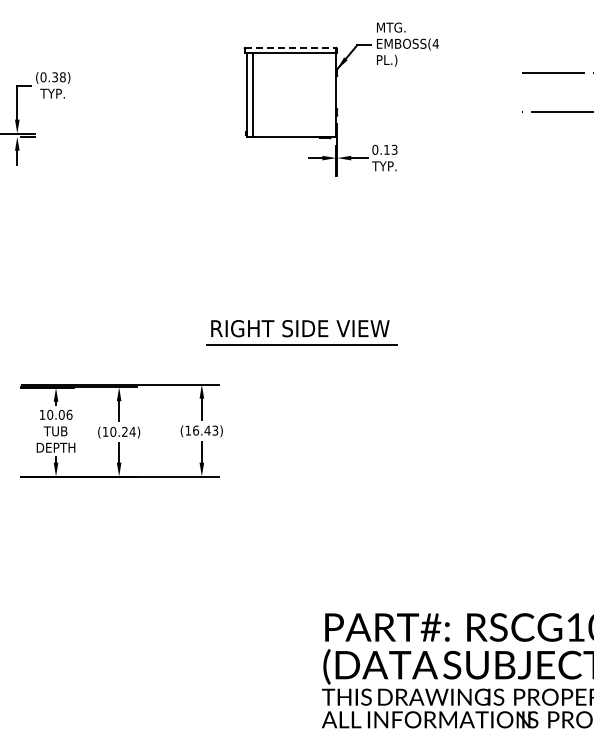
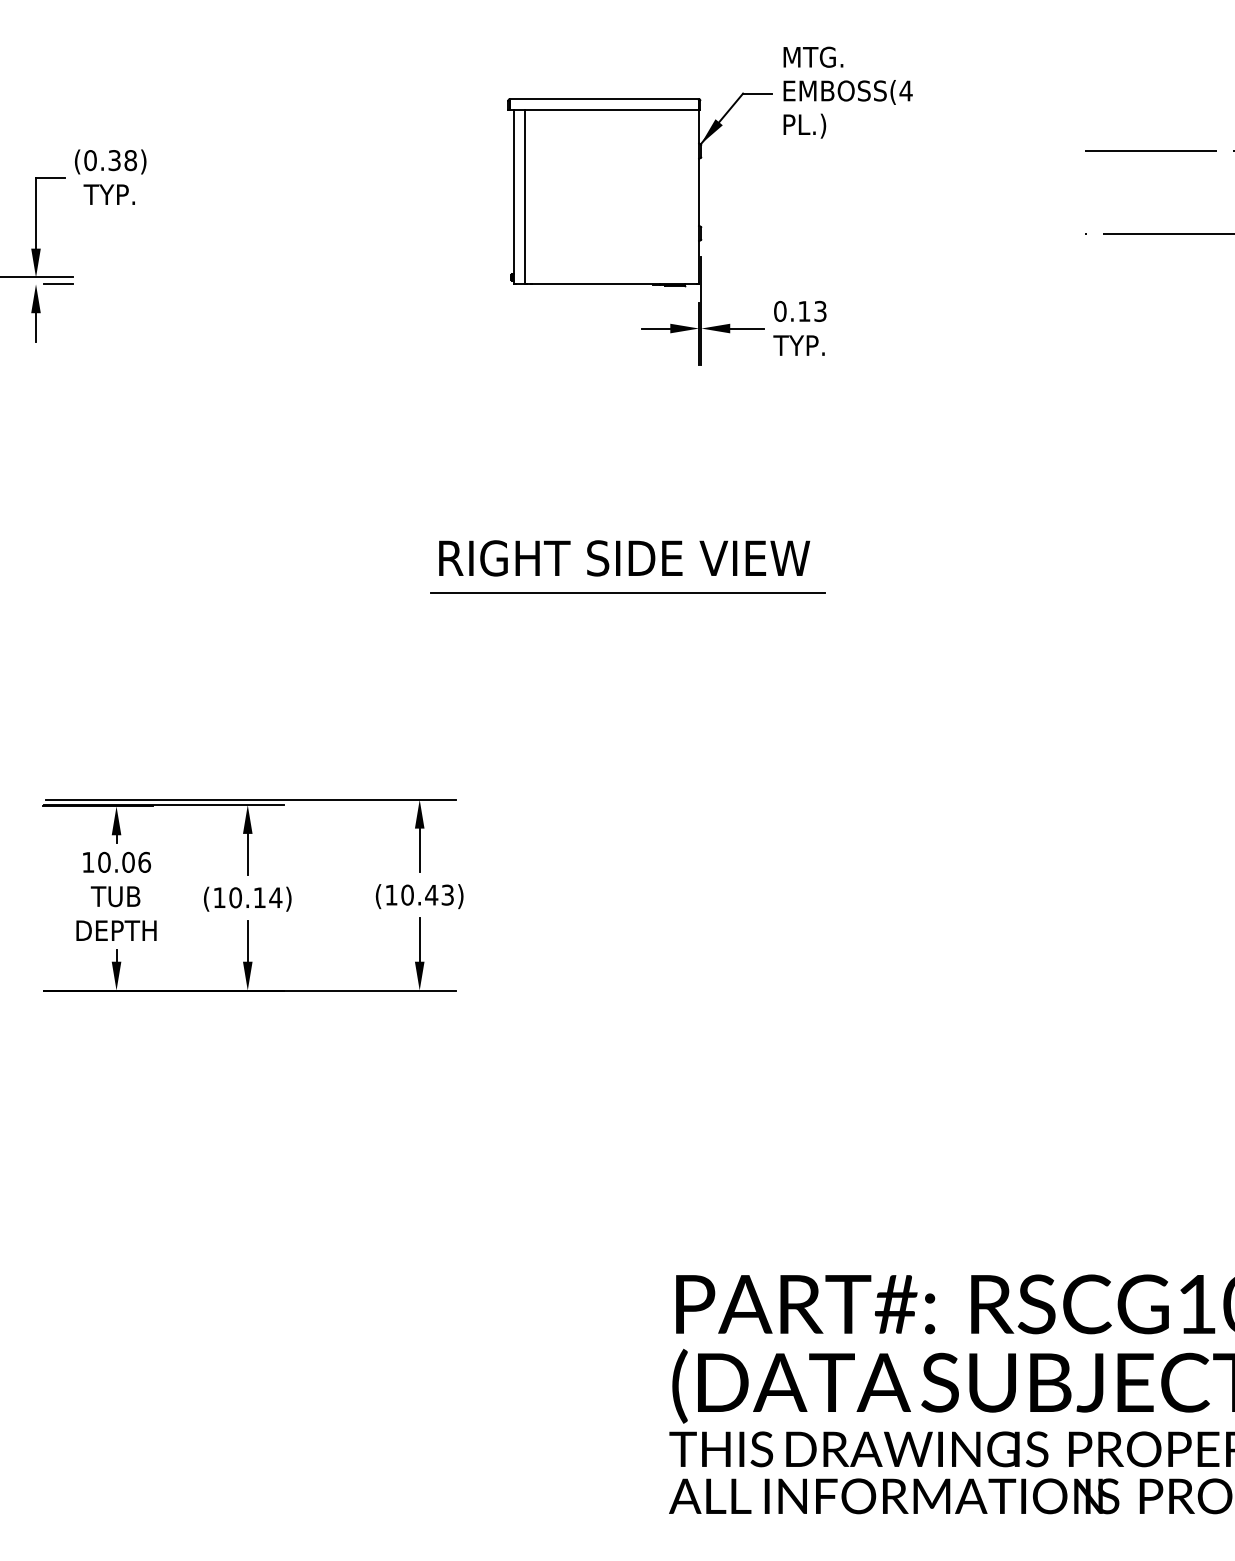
line: (291, 47) -> (606, 98), dashed -> solid
part: (301, 332) -> (626, 566), moved
text: (196, 430) -> (408, 894), (16.43) -> (10.43)
text: (124, 431) -> (258, 896), (10.24) -> (10.14)

